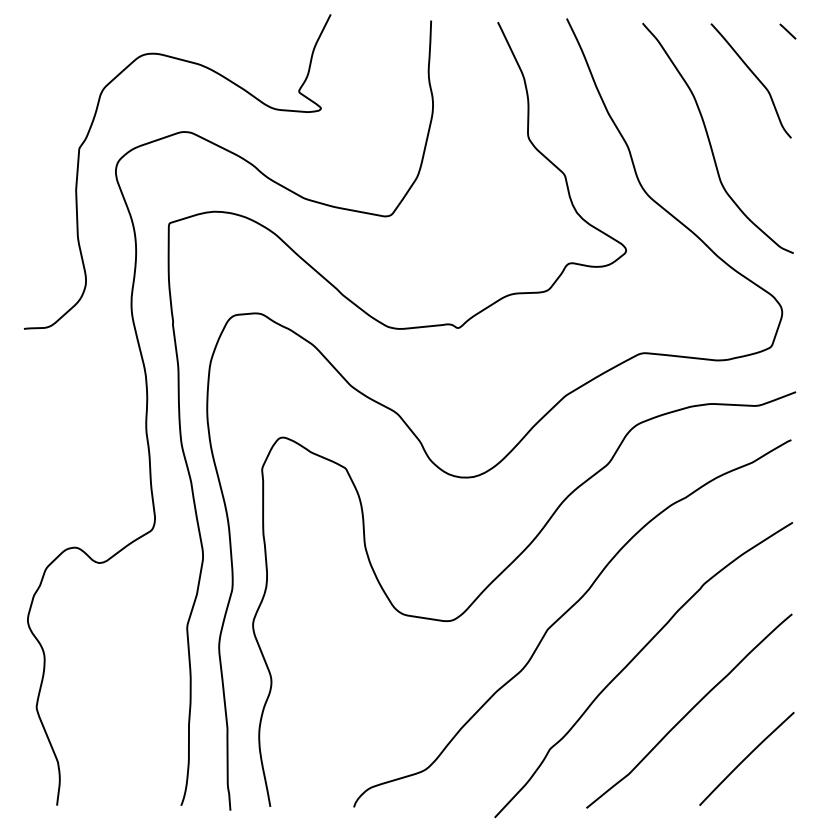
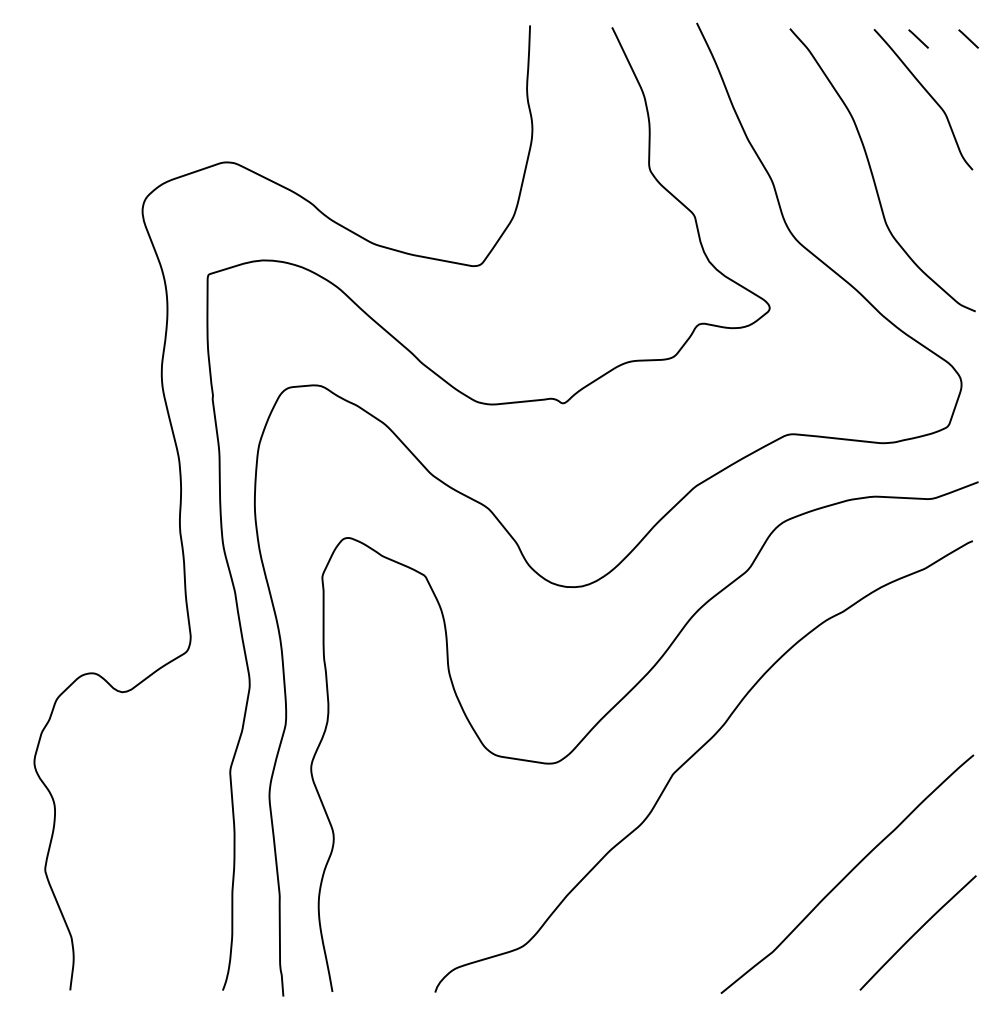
line: (747, 31) -> (918, 38), added
curve: (88, 136) -> (108, 167), removed
curve: (633, 660) -> (778, 811), removed

